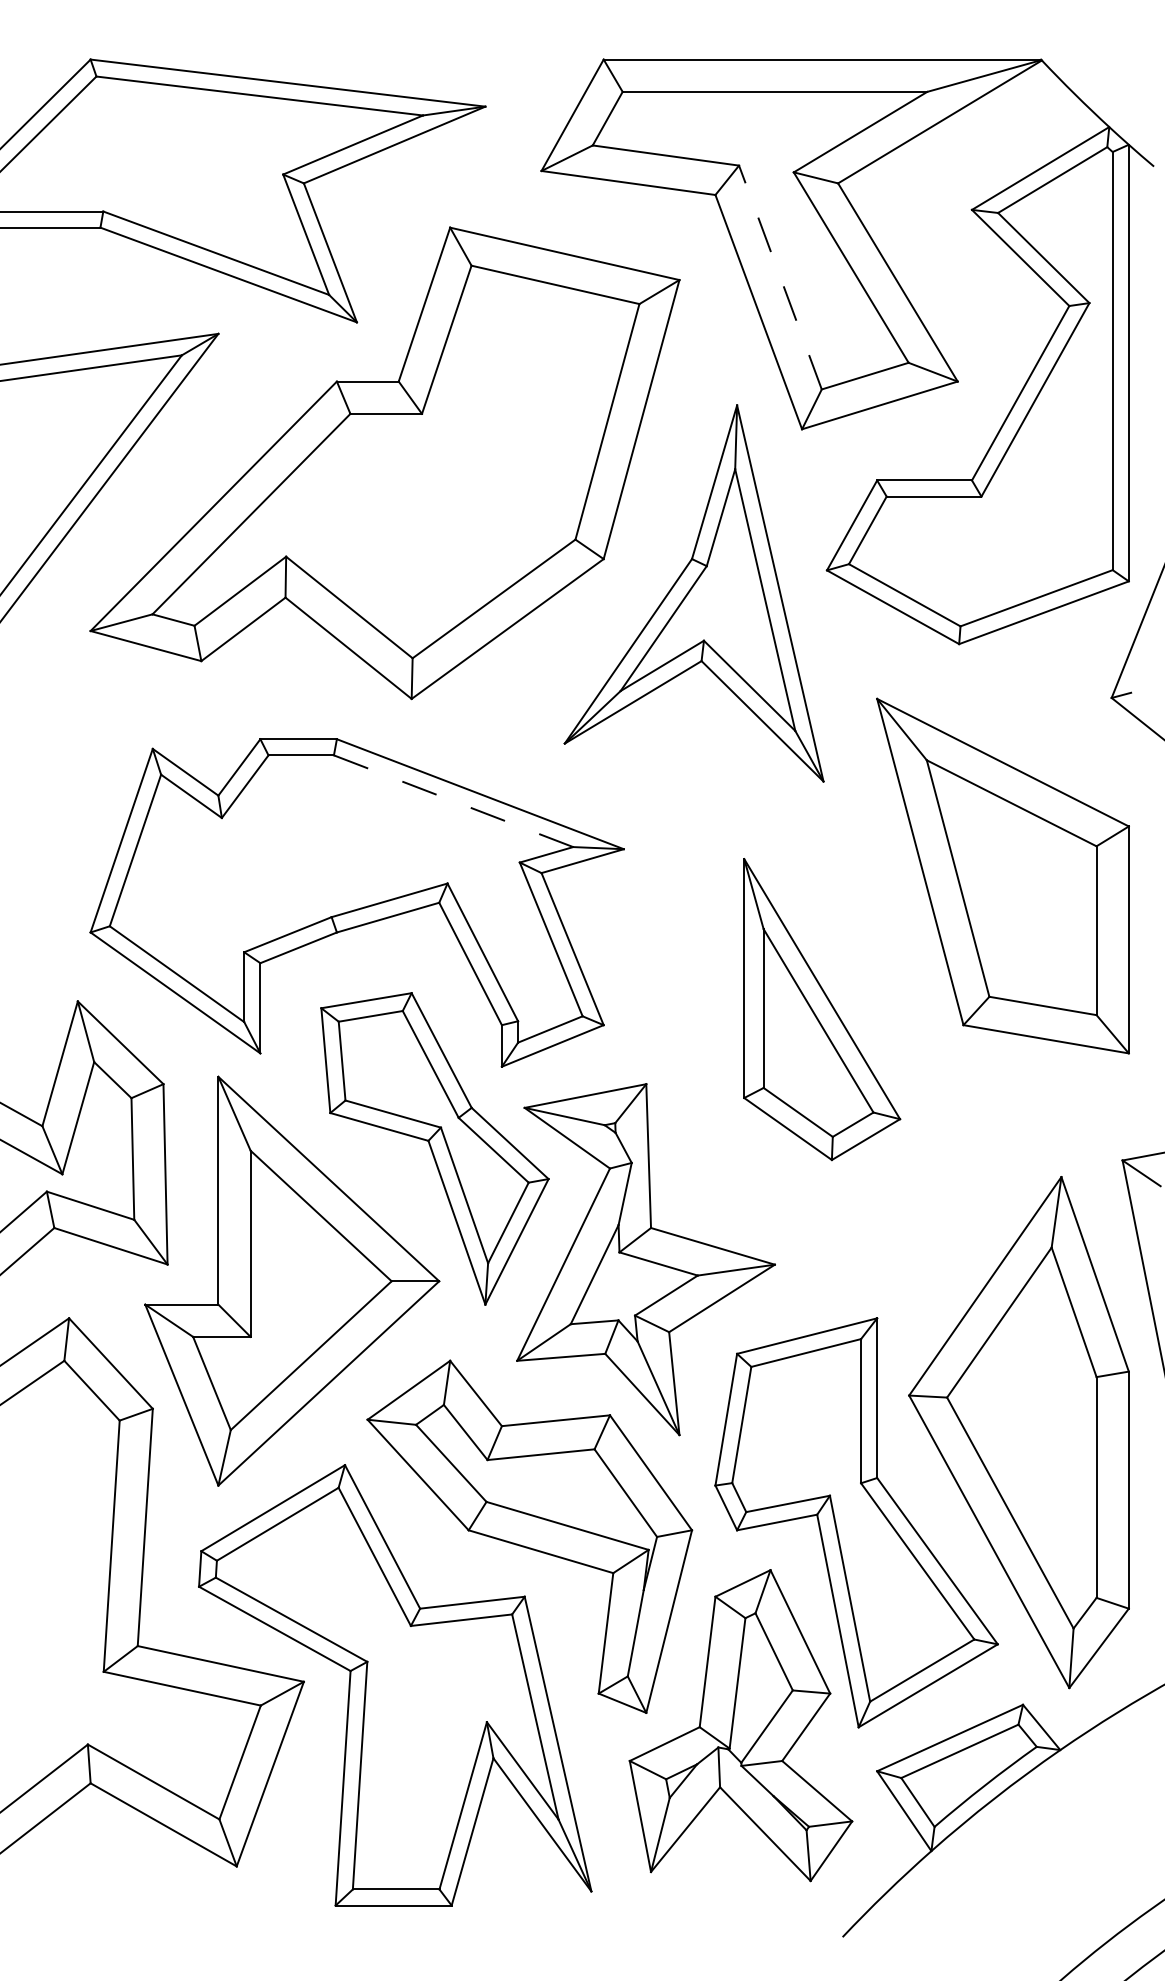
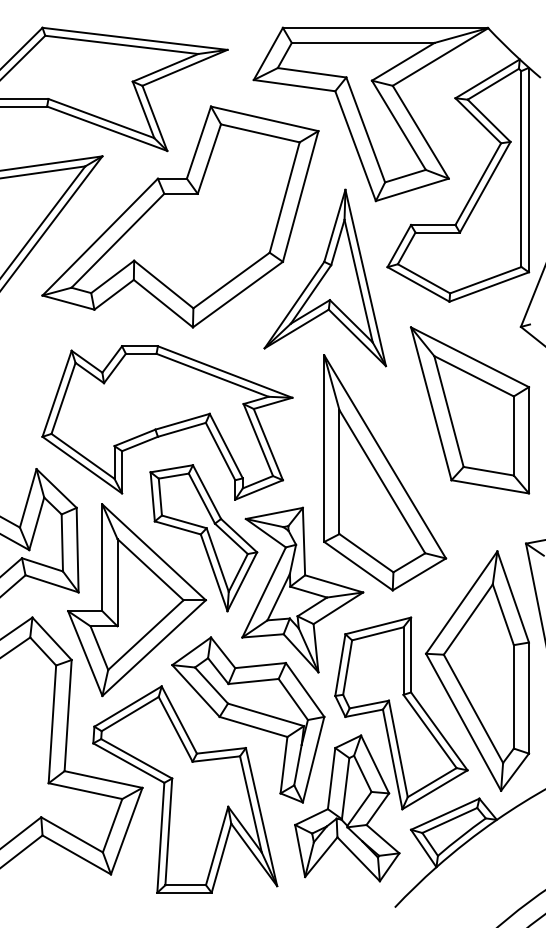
line: (779, 276) -> (365, 129), dashed -> solid
line: (455, 801) -> (213, 375), dashed -> solid
part: (822, 1008) -> (385, 472), size x1.67

